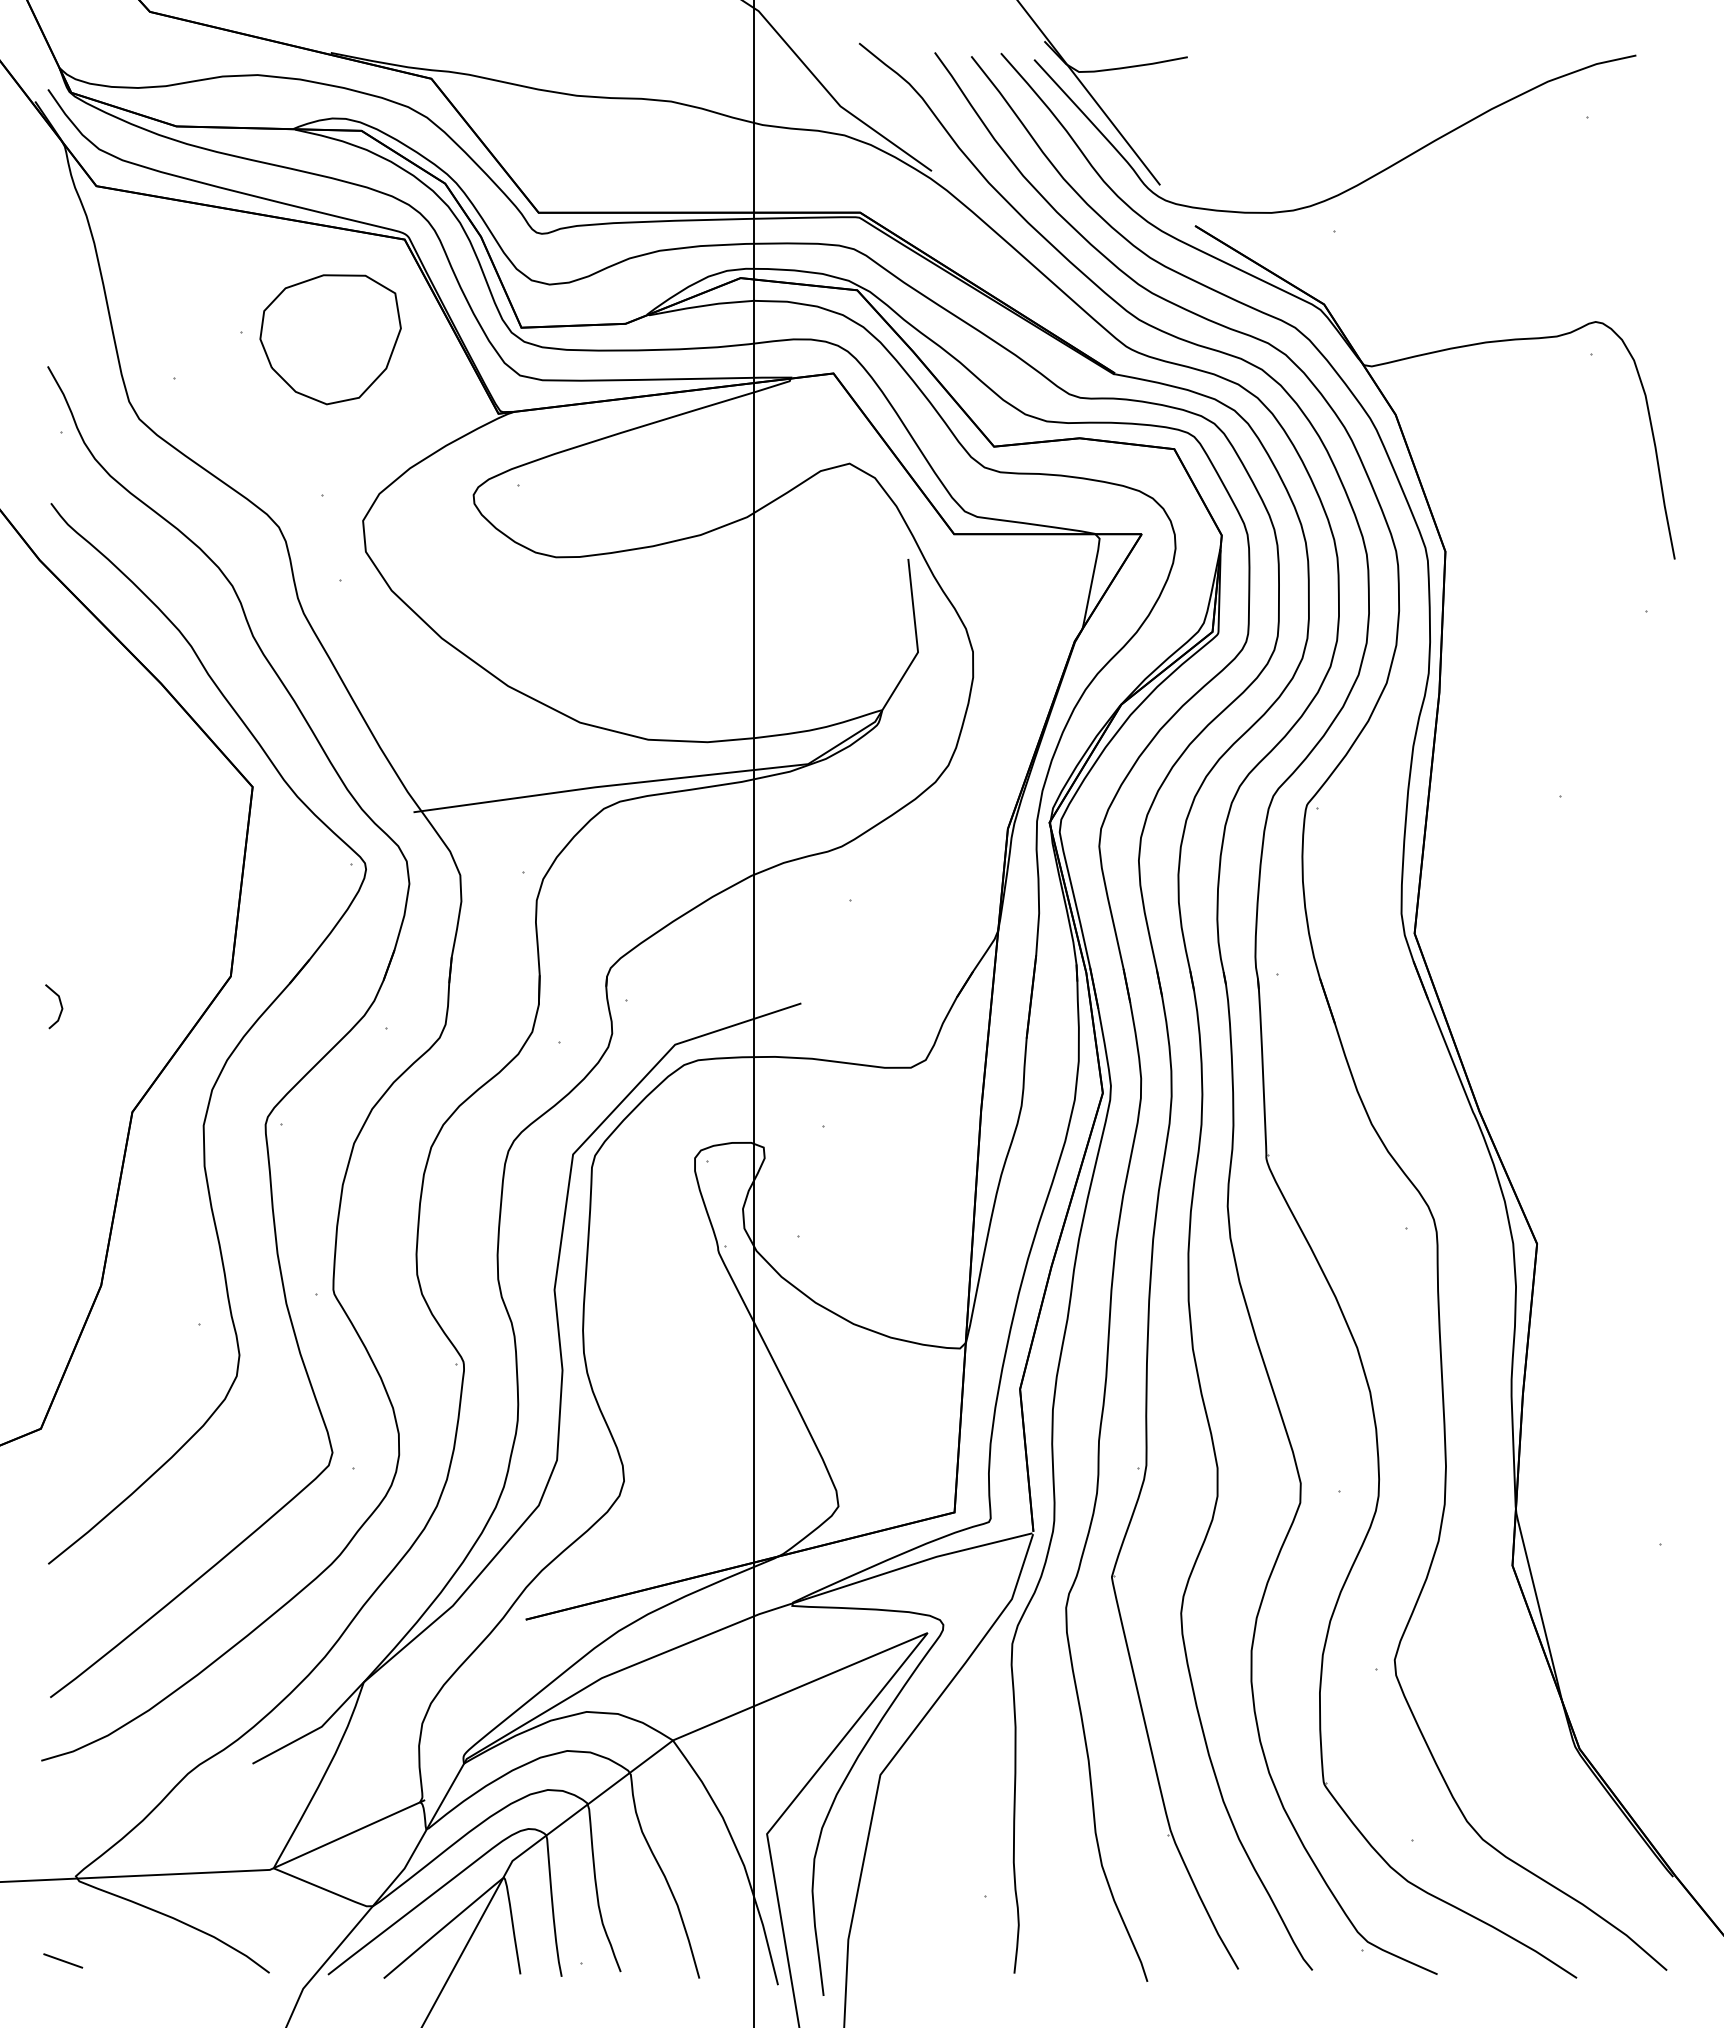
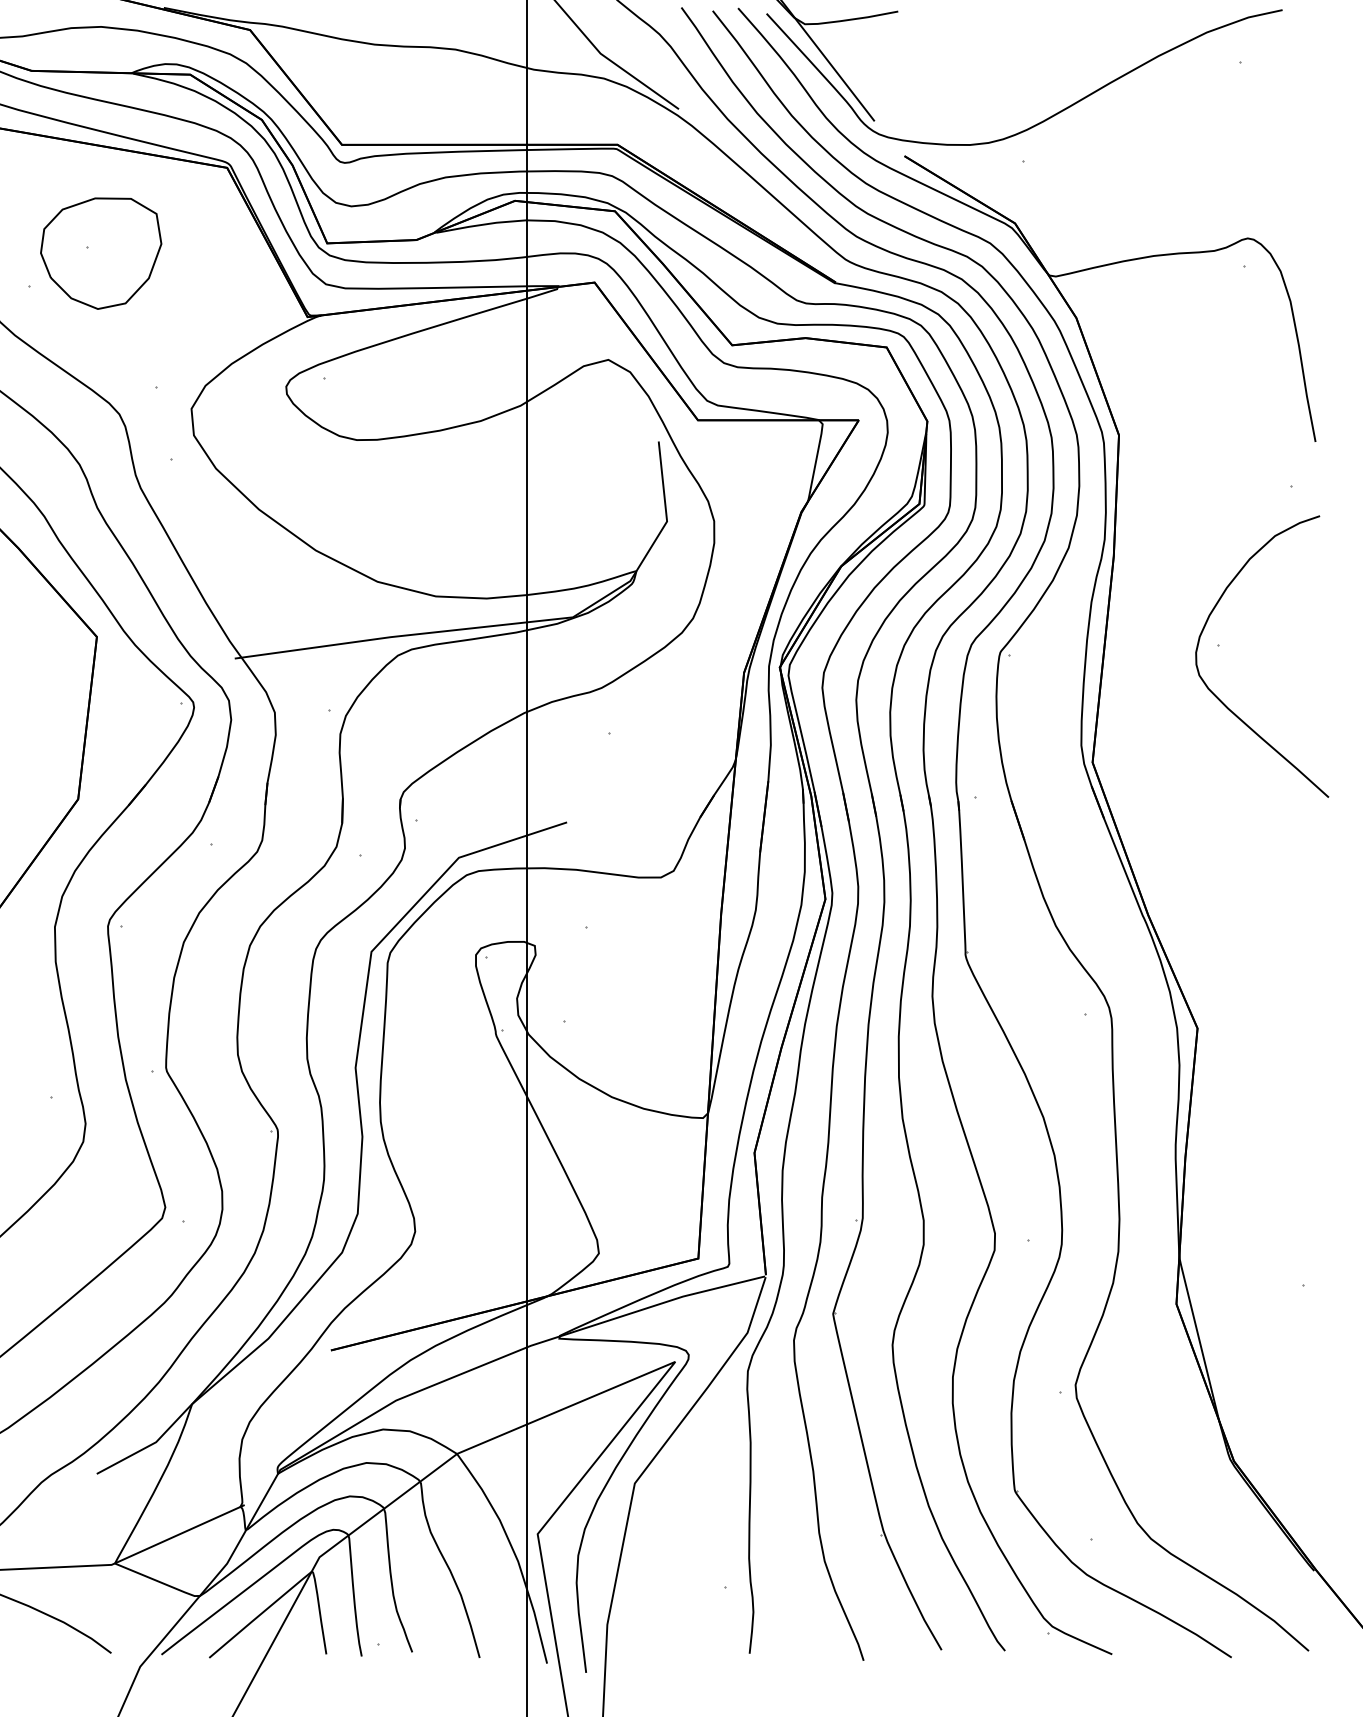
part: (330, 339) -> (101, 253), moved
curve: (1562, 858) -> (1219, 698), added

